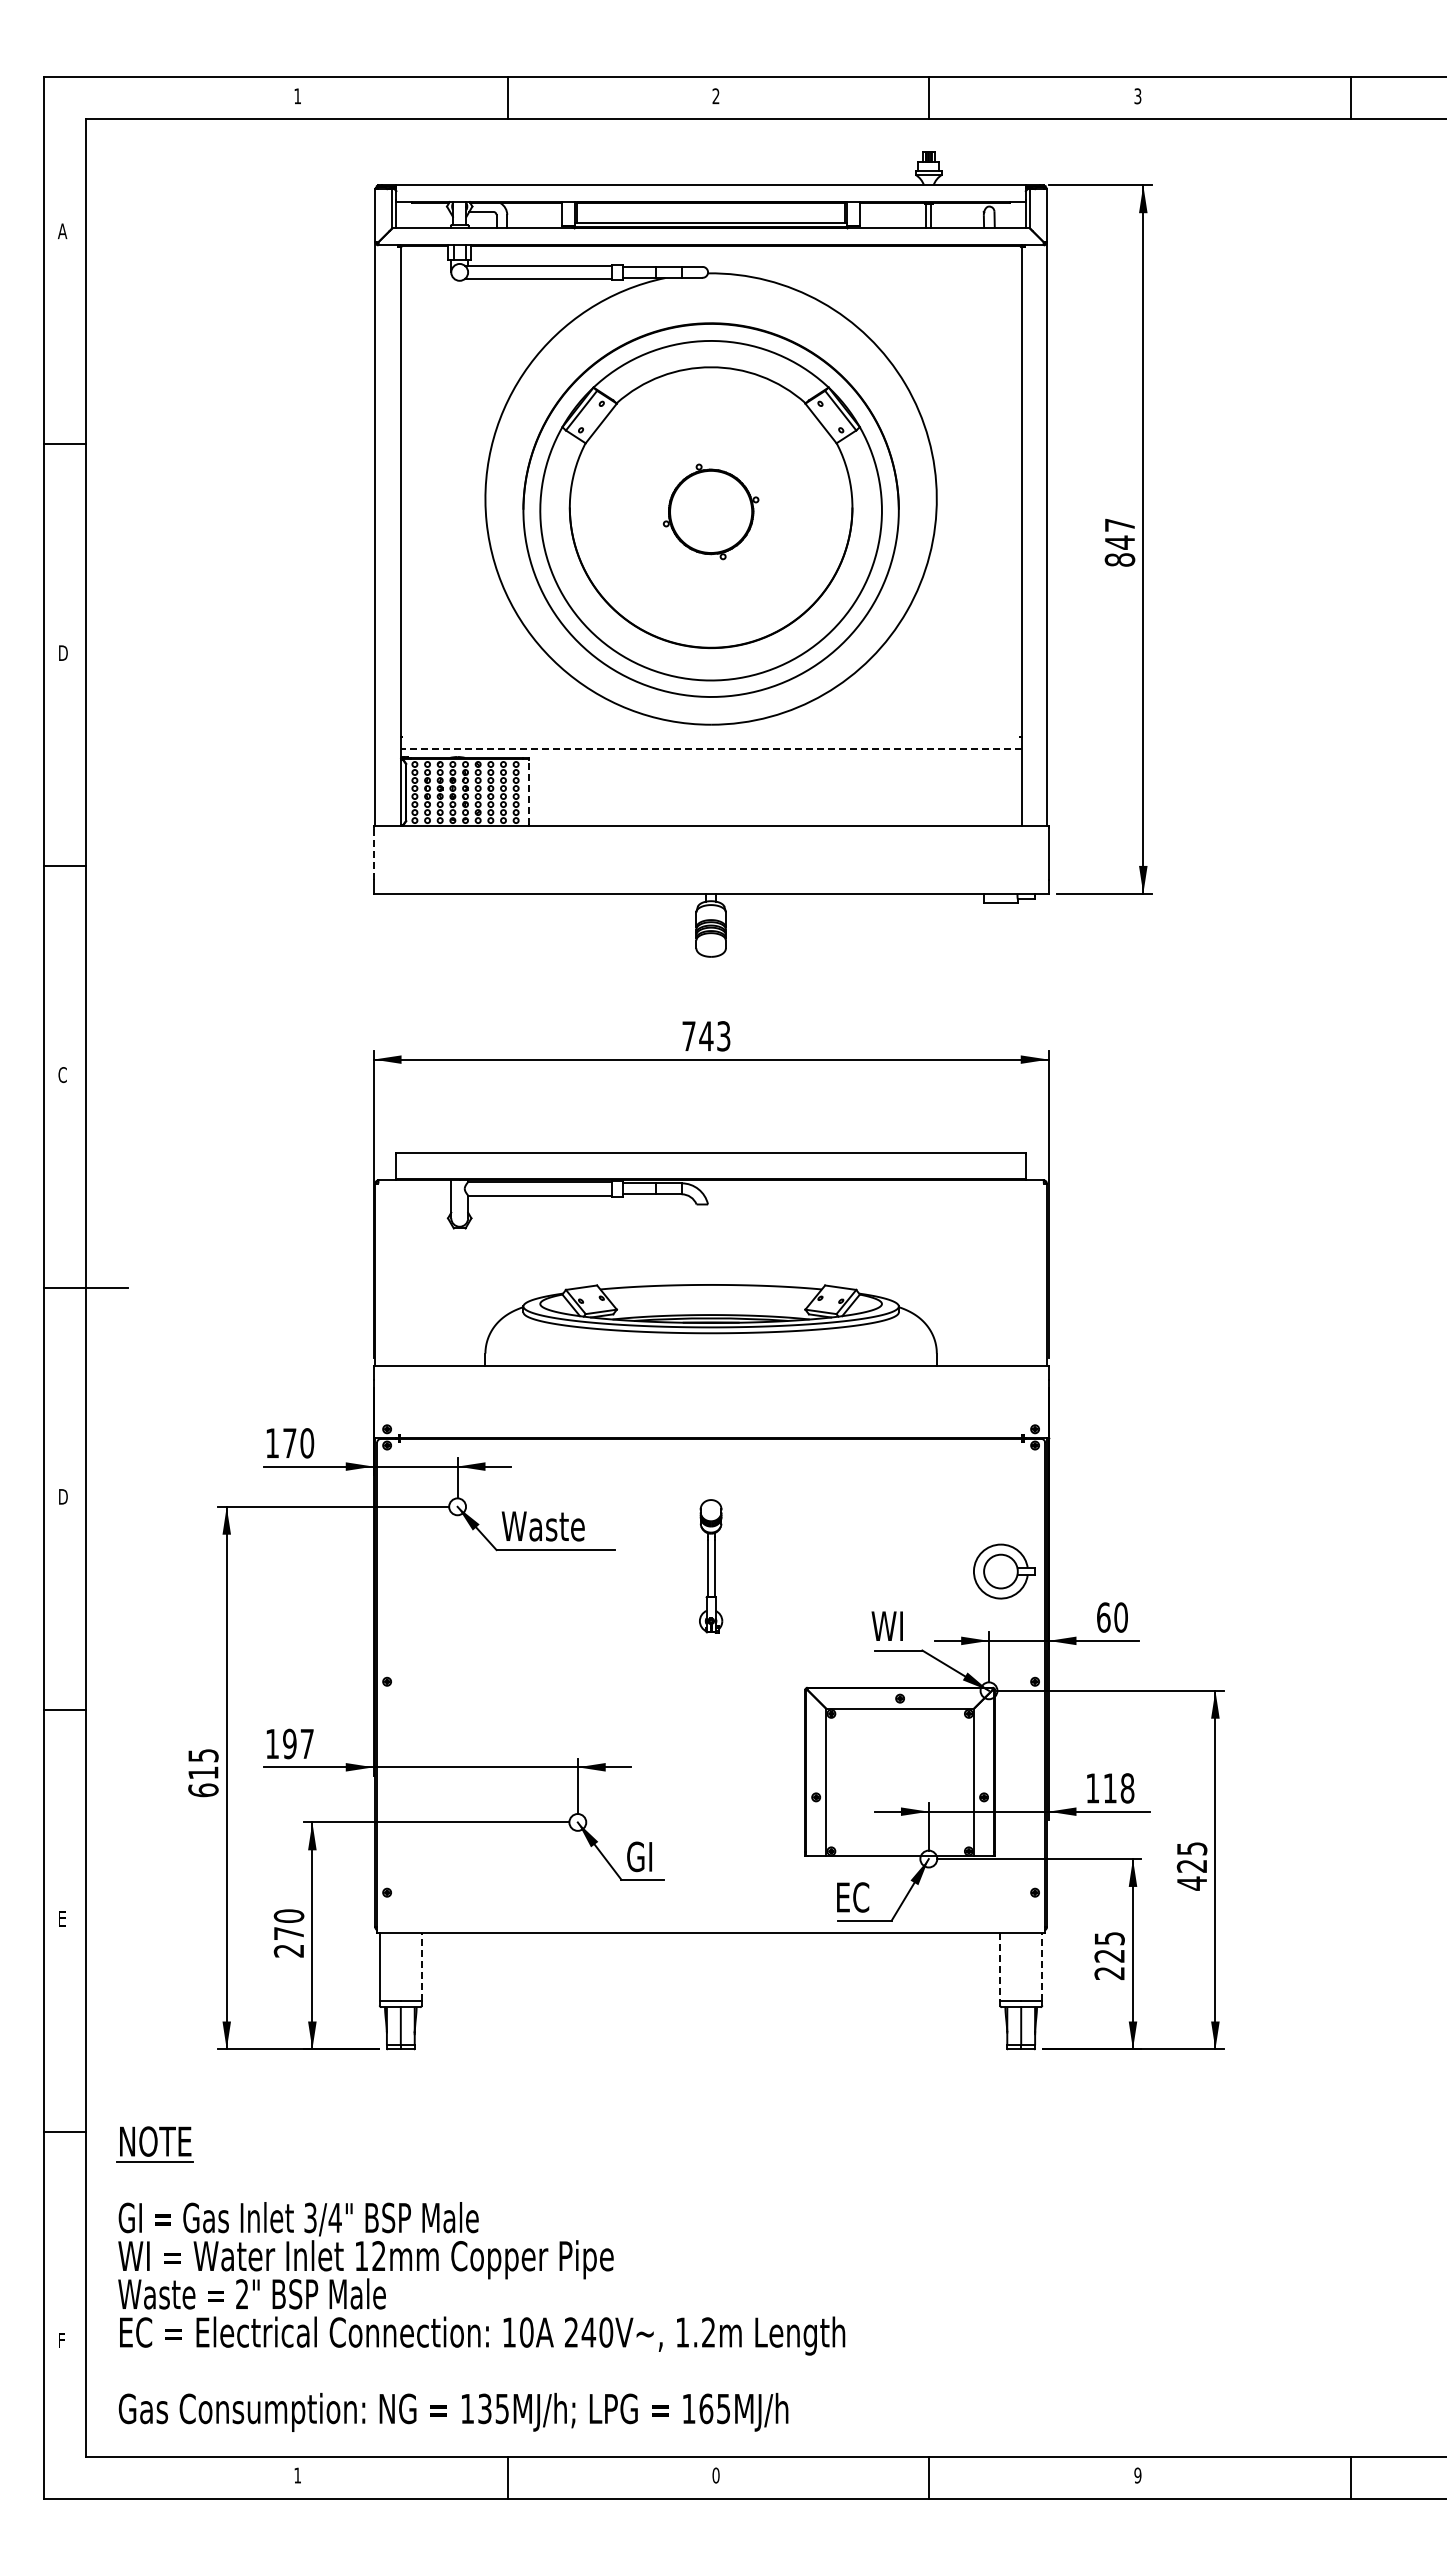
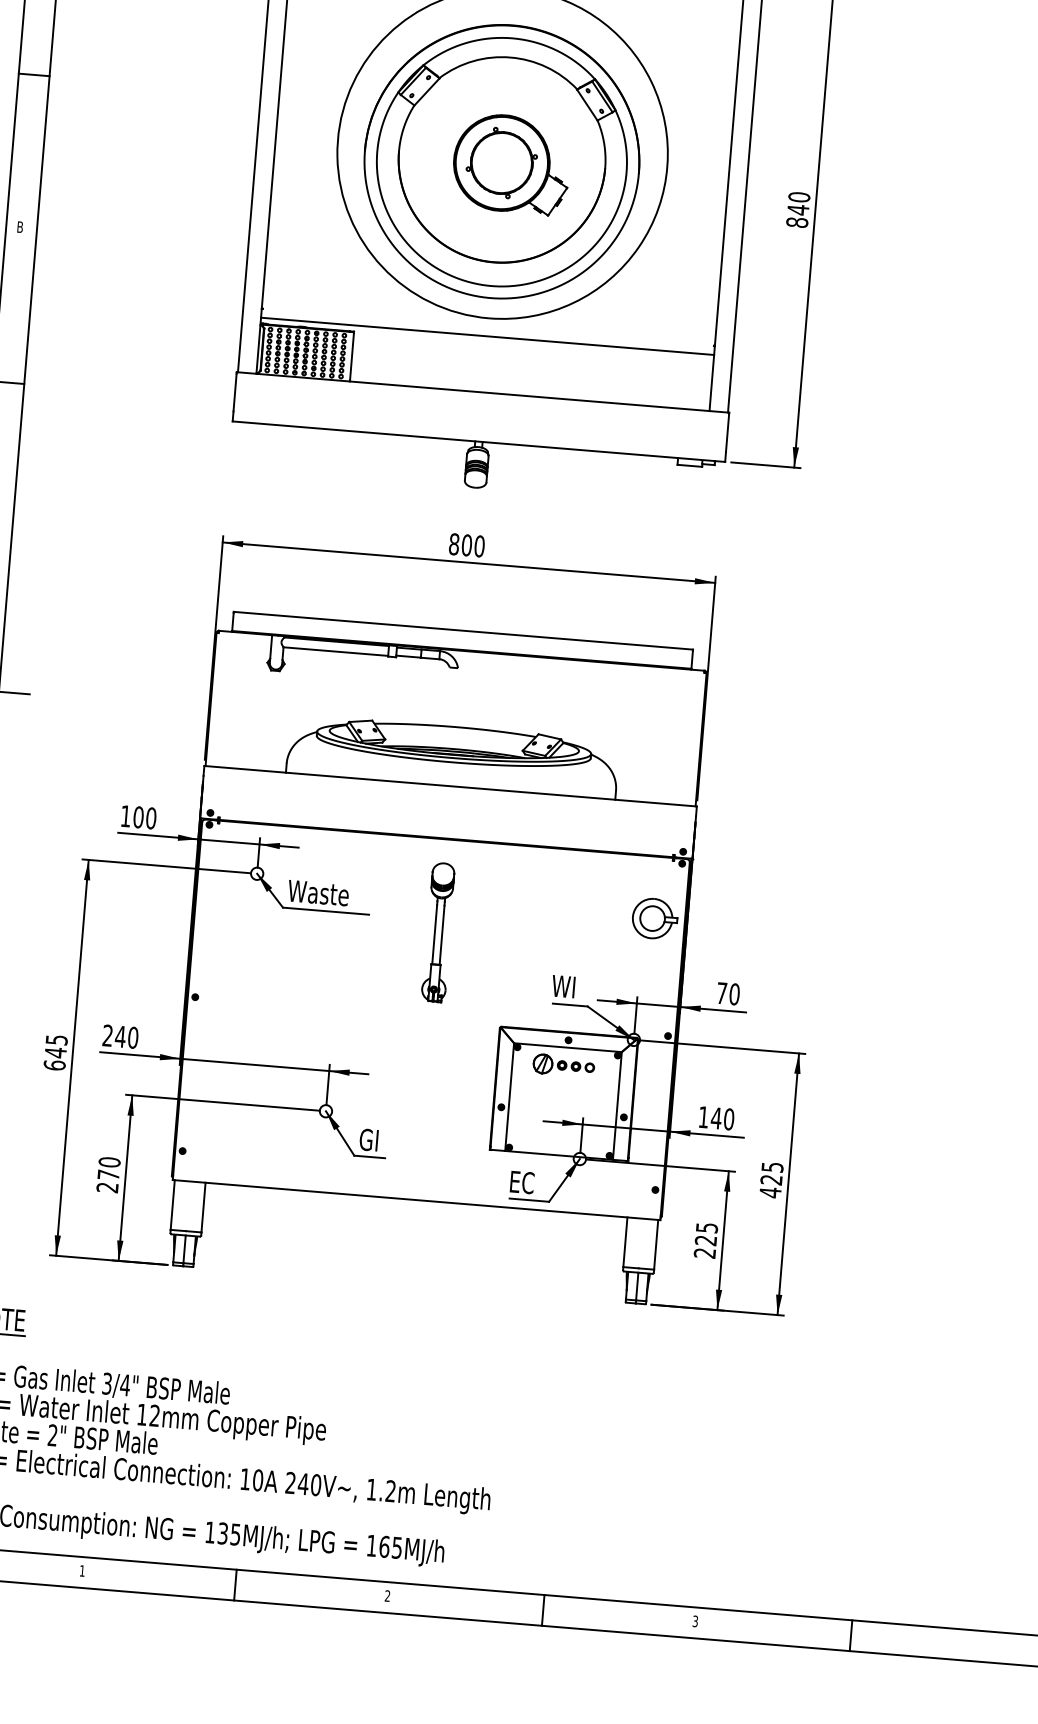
part: (724, 512) -> (511, 164), added
text: (1119, 525) -> (798, 197), 847 -> 840
text: (63, 653) -> (20, 227), D -> B
line: (710, 749) -> (487, 336), dashed -> solid
line: (528, 792) -> (351, 356), dashed -> solid
line: (373, 854) -> (234, 392), dashed -> solid
text: (706, 1036) -> (466, 545), 743 -> 800
text: (289, 1443) -> (138, 817), 170 -> 100
part: (710, 1565) -> (438, 931), size x1.43
part: (1004, 1571) -> (655, 918), moved
text: (1103, 1617) -> (721, 993), 60 -> 70
part: (896, 1733) -> (563, 1065), added
text: (289, 1743) -> (120, 1036), 197 -> 240
text: (203, 1772) -> (55, 1052), 615 -> 645
text: (1118, 1788) -> (722, 1118), 118 -> 140
line: (421, 1966) -> (203, 1207), dashed -> solid
line: (1042, 1966) -> (656, 1244), dashed -> solid
line: (1000, 1967) -> (625, 1242), dashed -> solid
text: (715, 2475) -> (387, 1596), 0 -> 2
text: (1137, 2475) -> (695, 1621), 9 -> 3

